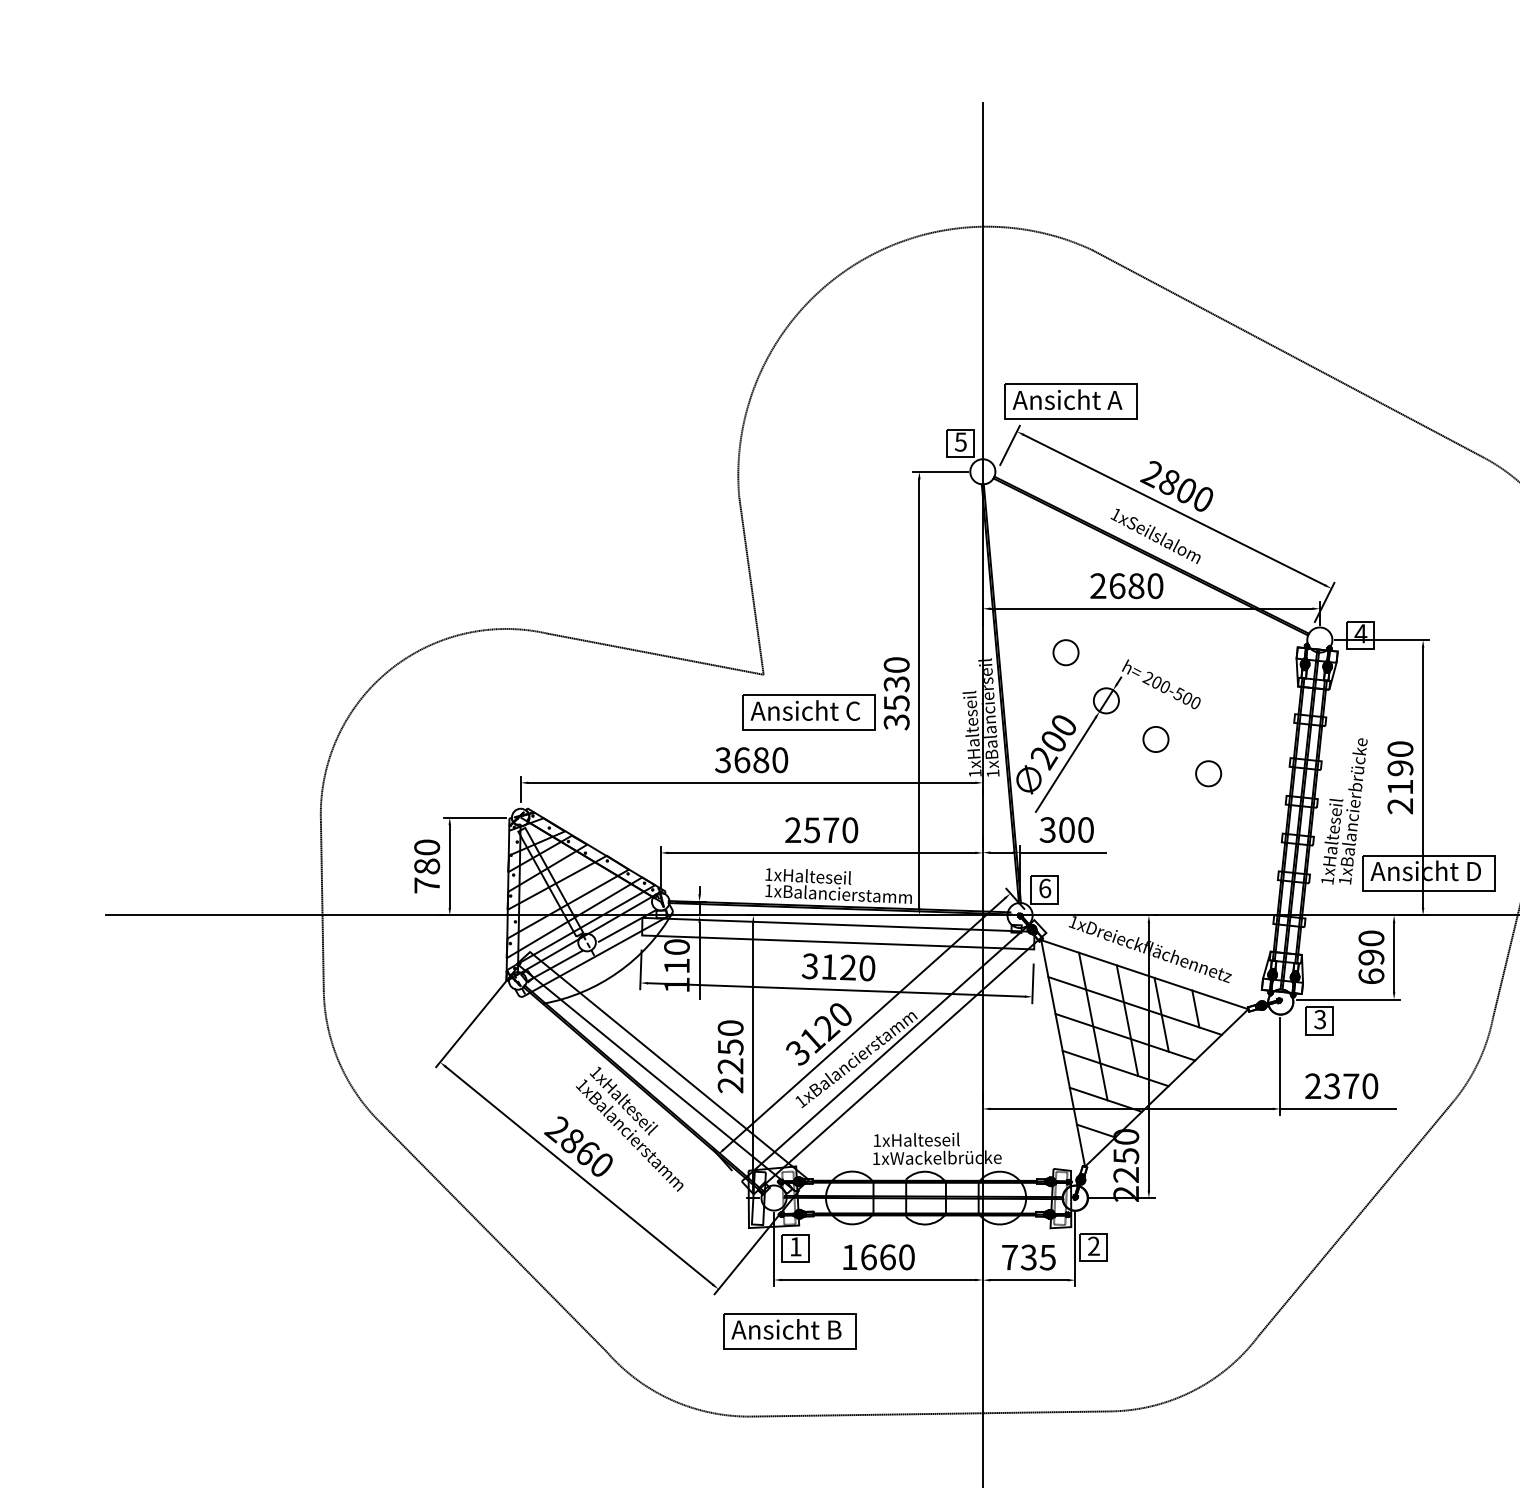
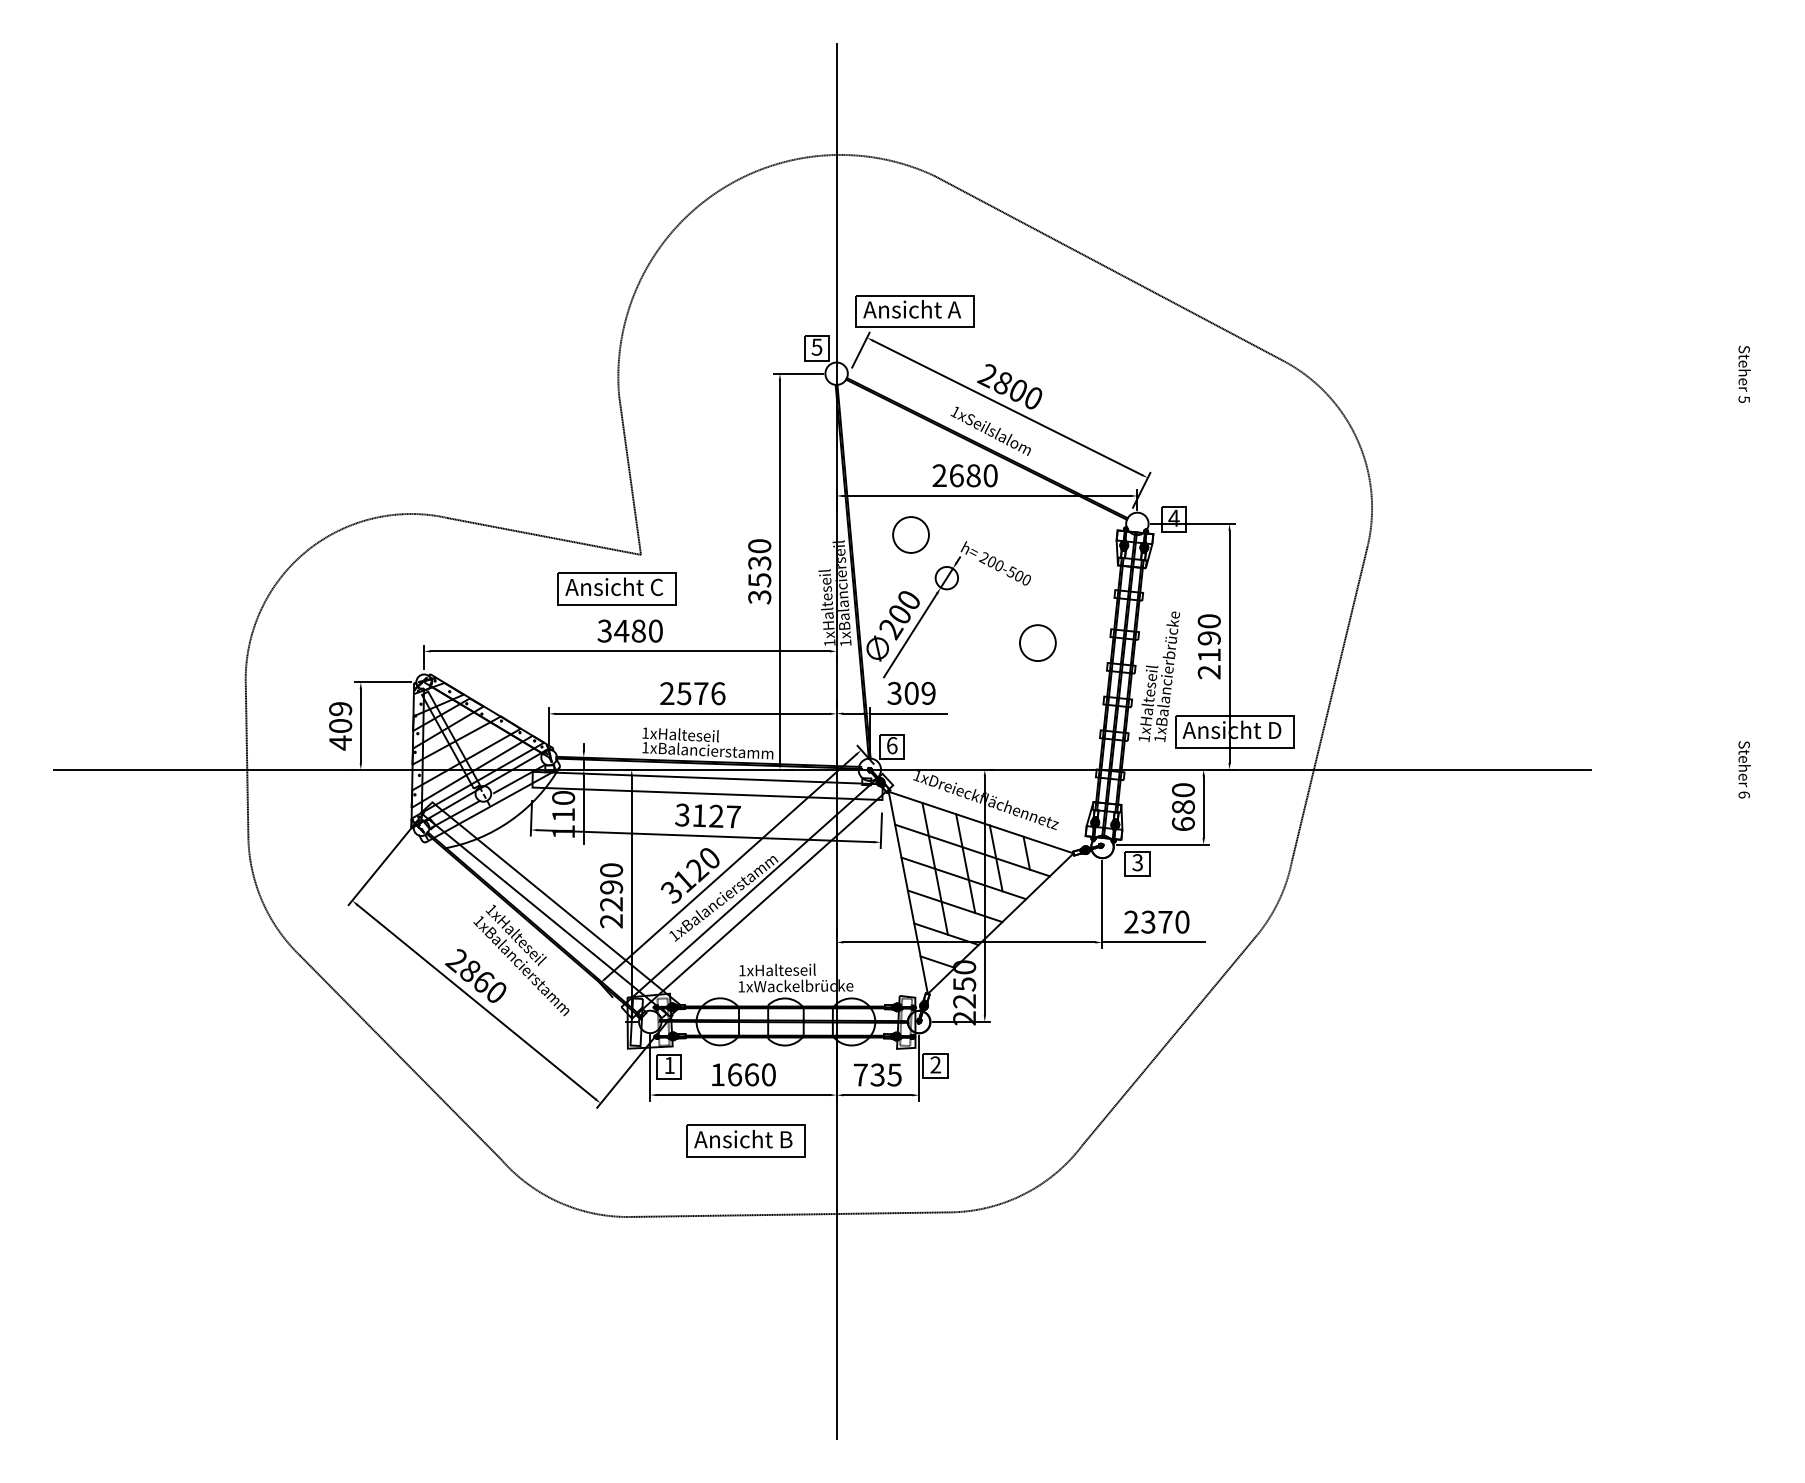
circle: (1065, 653) -> (910, 535), size x1.6
part: (807, 712) -> (616, 588), moved
circle: (1156, 739) -> (991, 612), removed
text: (741, 759) -> (621, 630), 3680 -> 3480
circle: (1209, 774) -> (1038, 643), size x1.6
text: (850, 830) -> (718, 693), 2570 -> 2576
text: (1085, 830) -> (928, 693), 300 -> 309
text: (427, 867) -> (340, 726), 780 -> 409
text: (1371, 957) -> (1183, 807), 690 -> 680
text: (867, 967) -> (733, 816), 3120 -> 3127
text: (730, 1047) -> (611, 887), 2250 -> 2290
part: (788, 1330) -> (745, 1140), moved

